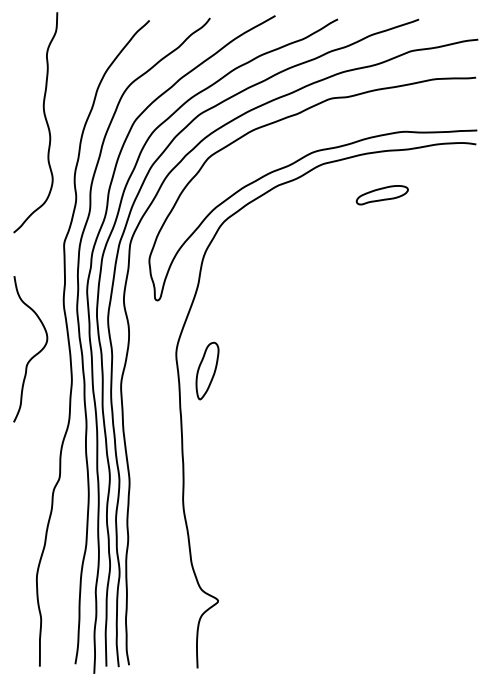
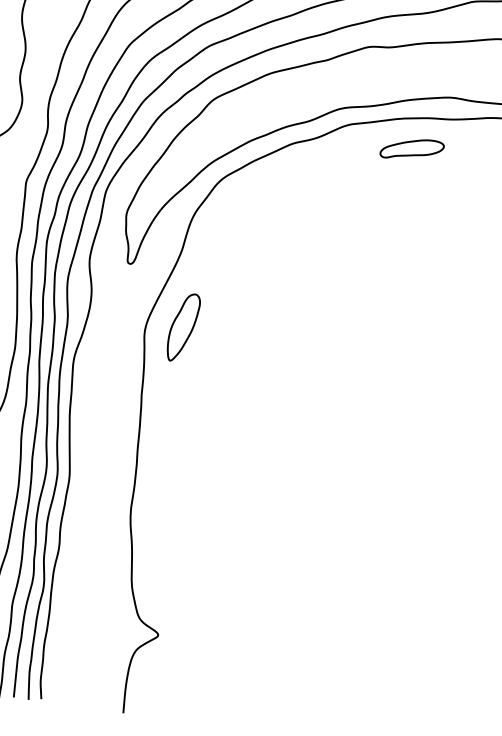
part: (381, 195) -> (411, 149), moved
part: (207, 370) -> (183, 326), moved

